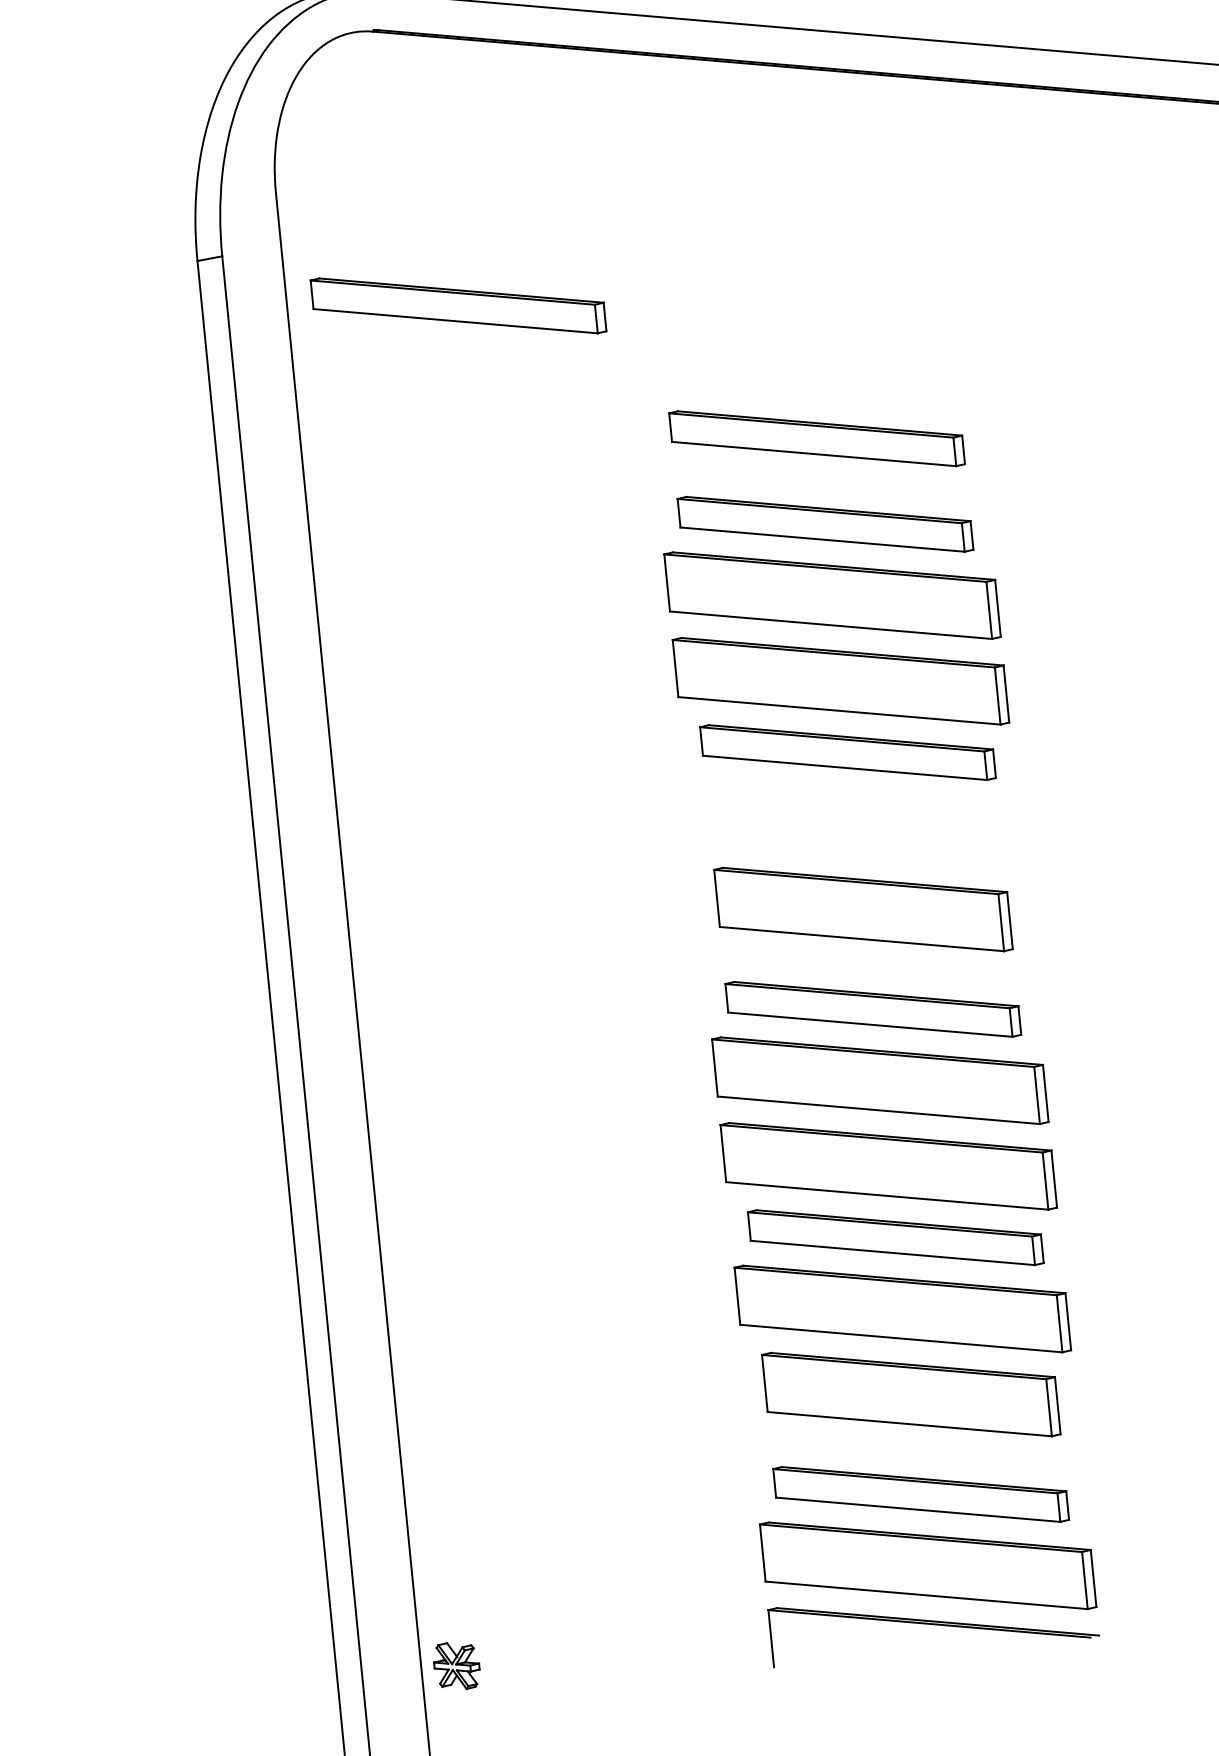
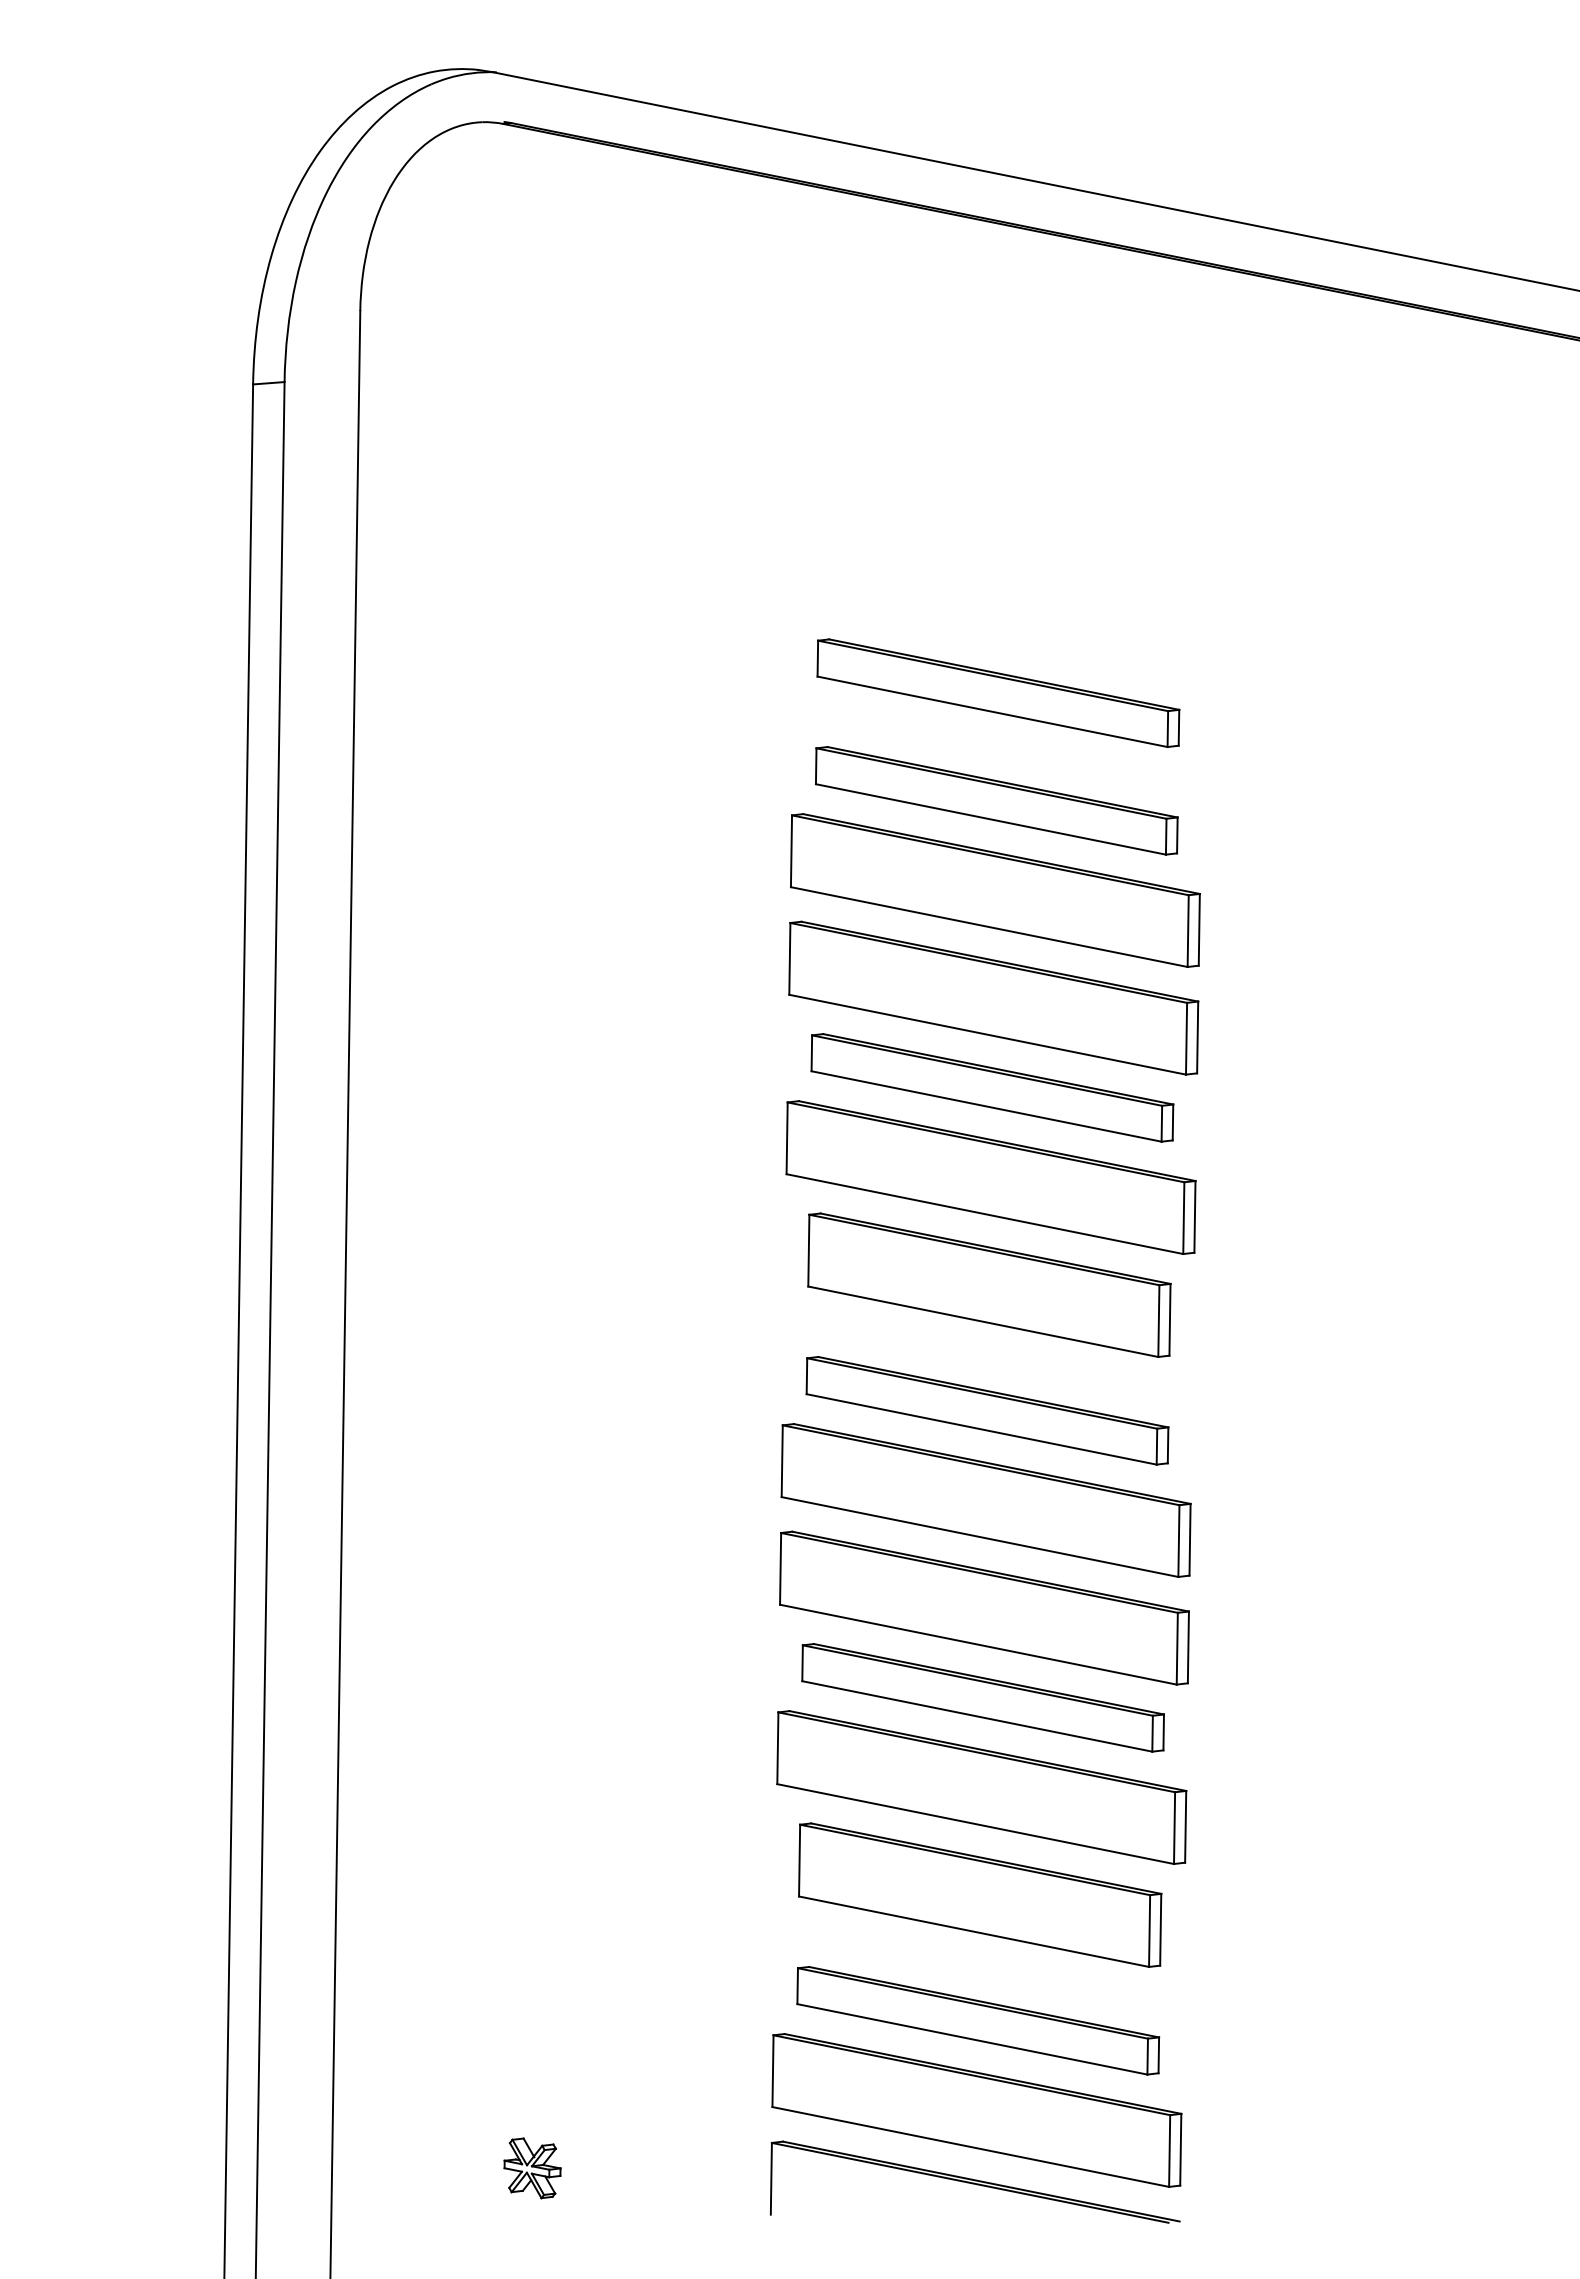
part: (458, 305) -> (571, 476), removed
part: (854, 823) -> (990, 1177), added
part: (456, 1666) -> (532, 2168), moved

